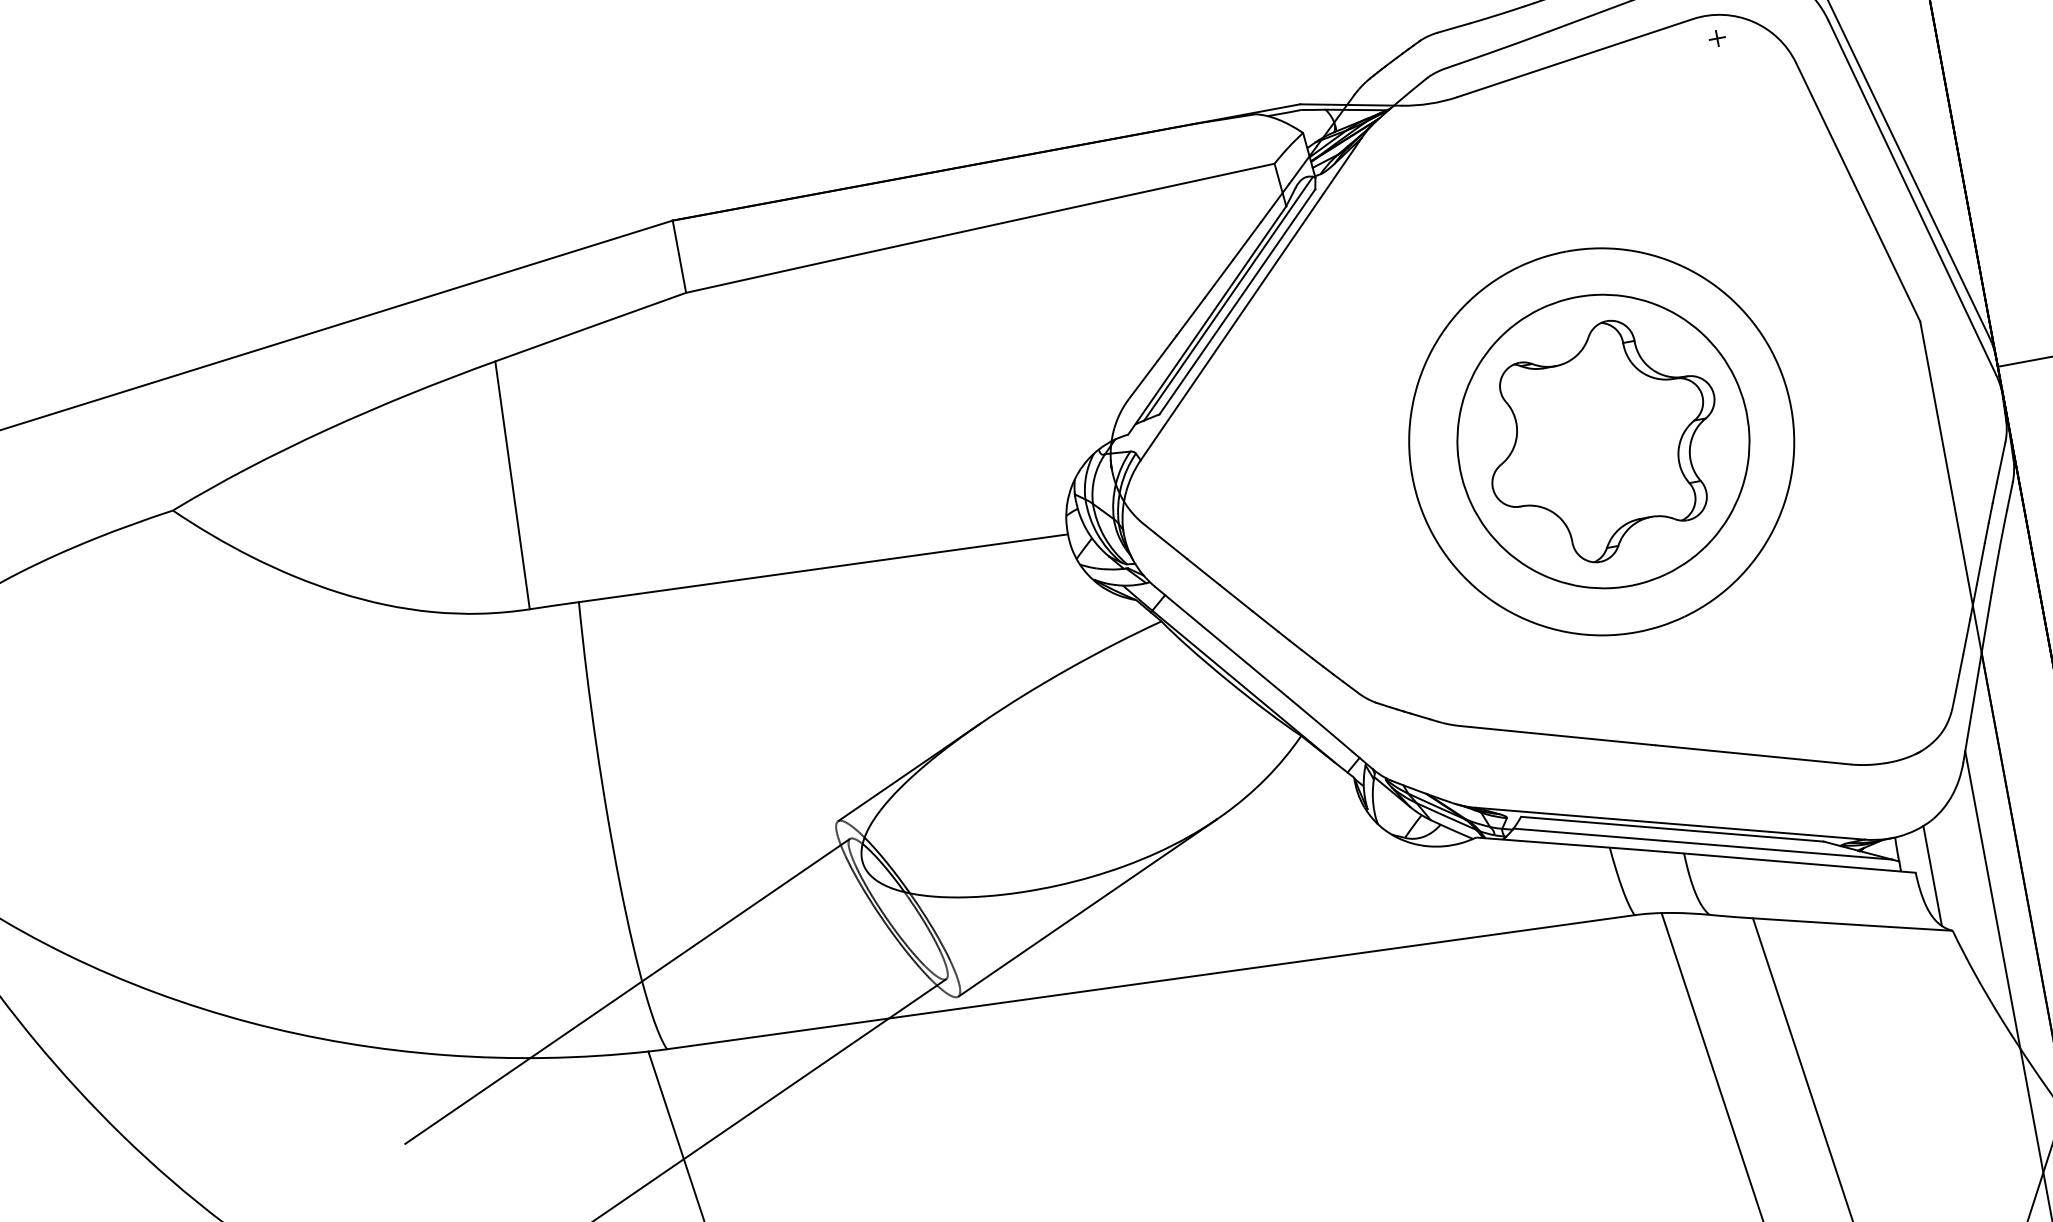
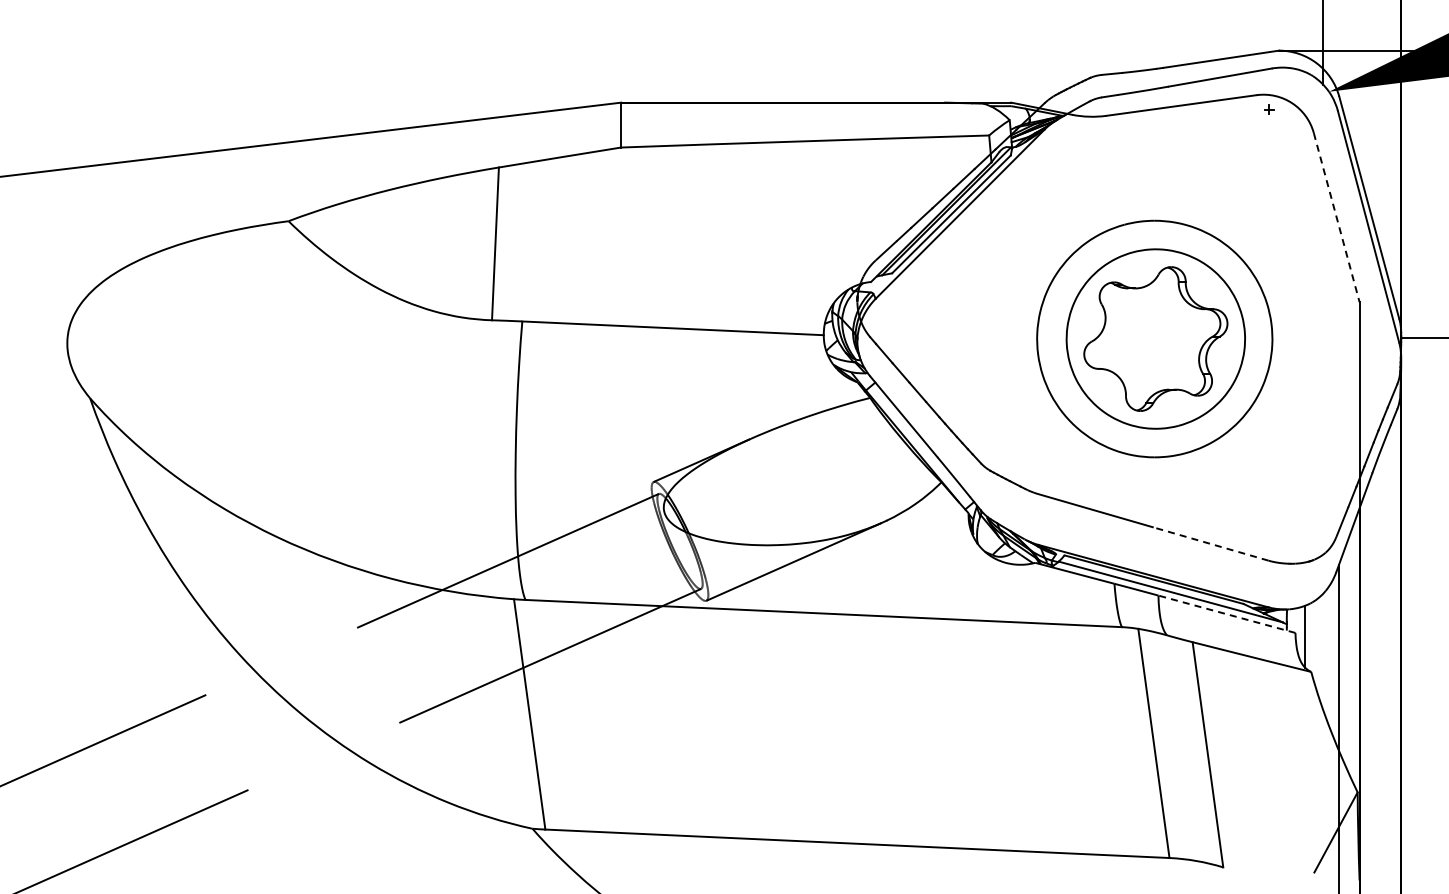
line: (1857, 192) -> (1336, 217), solid -> dashed
line: (1754, 755) -> (1211, 544), solid -> dashed
line: (1799, 863) -> (1226, 614), solid -> dashed

